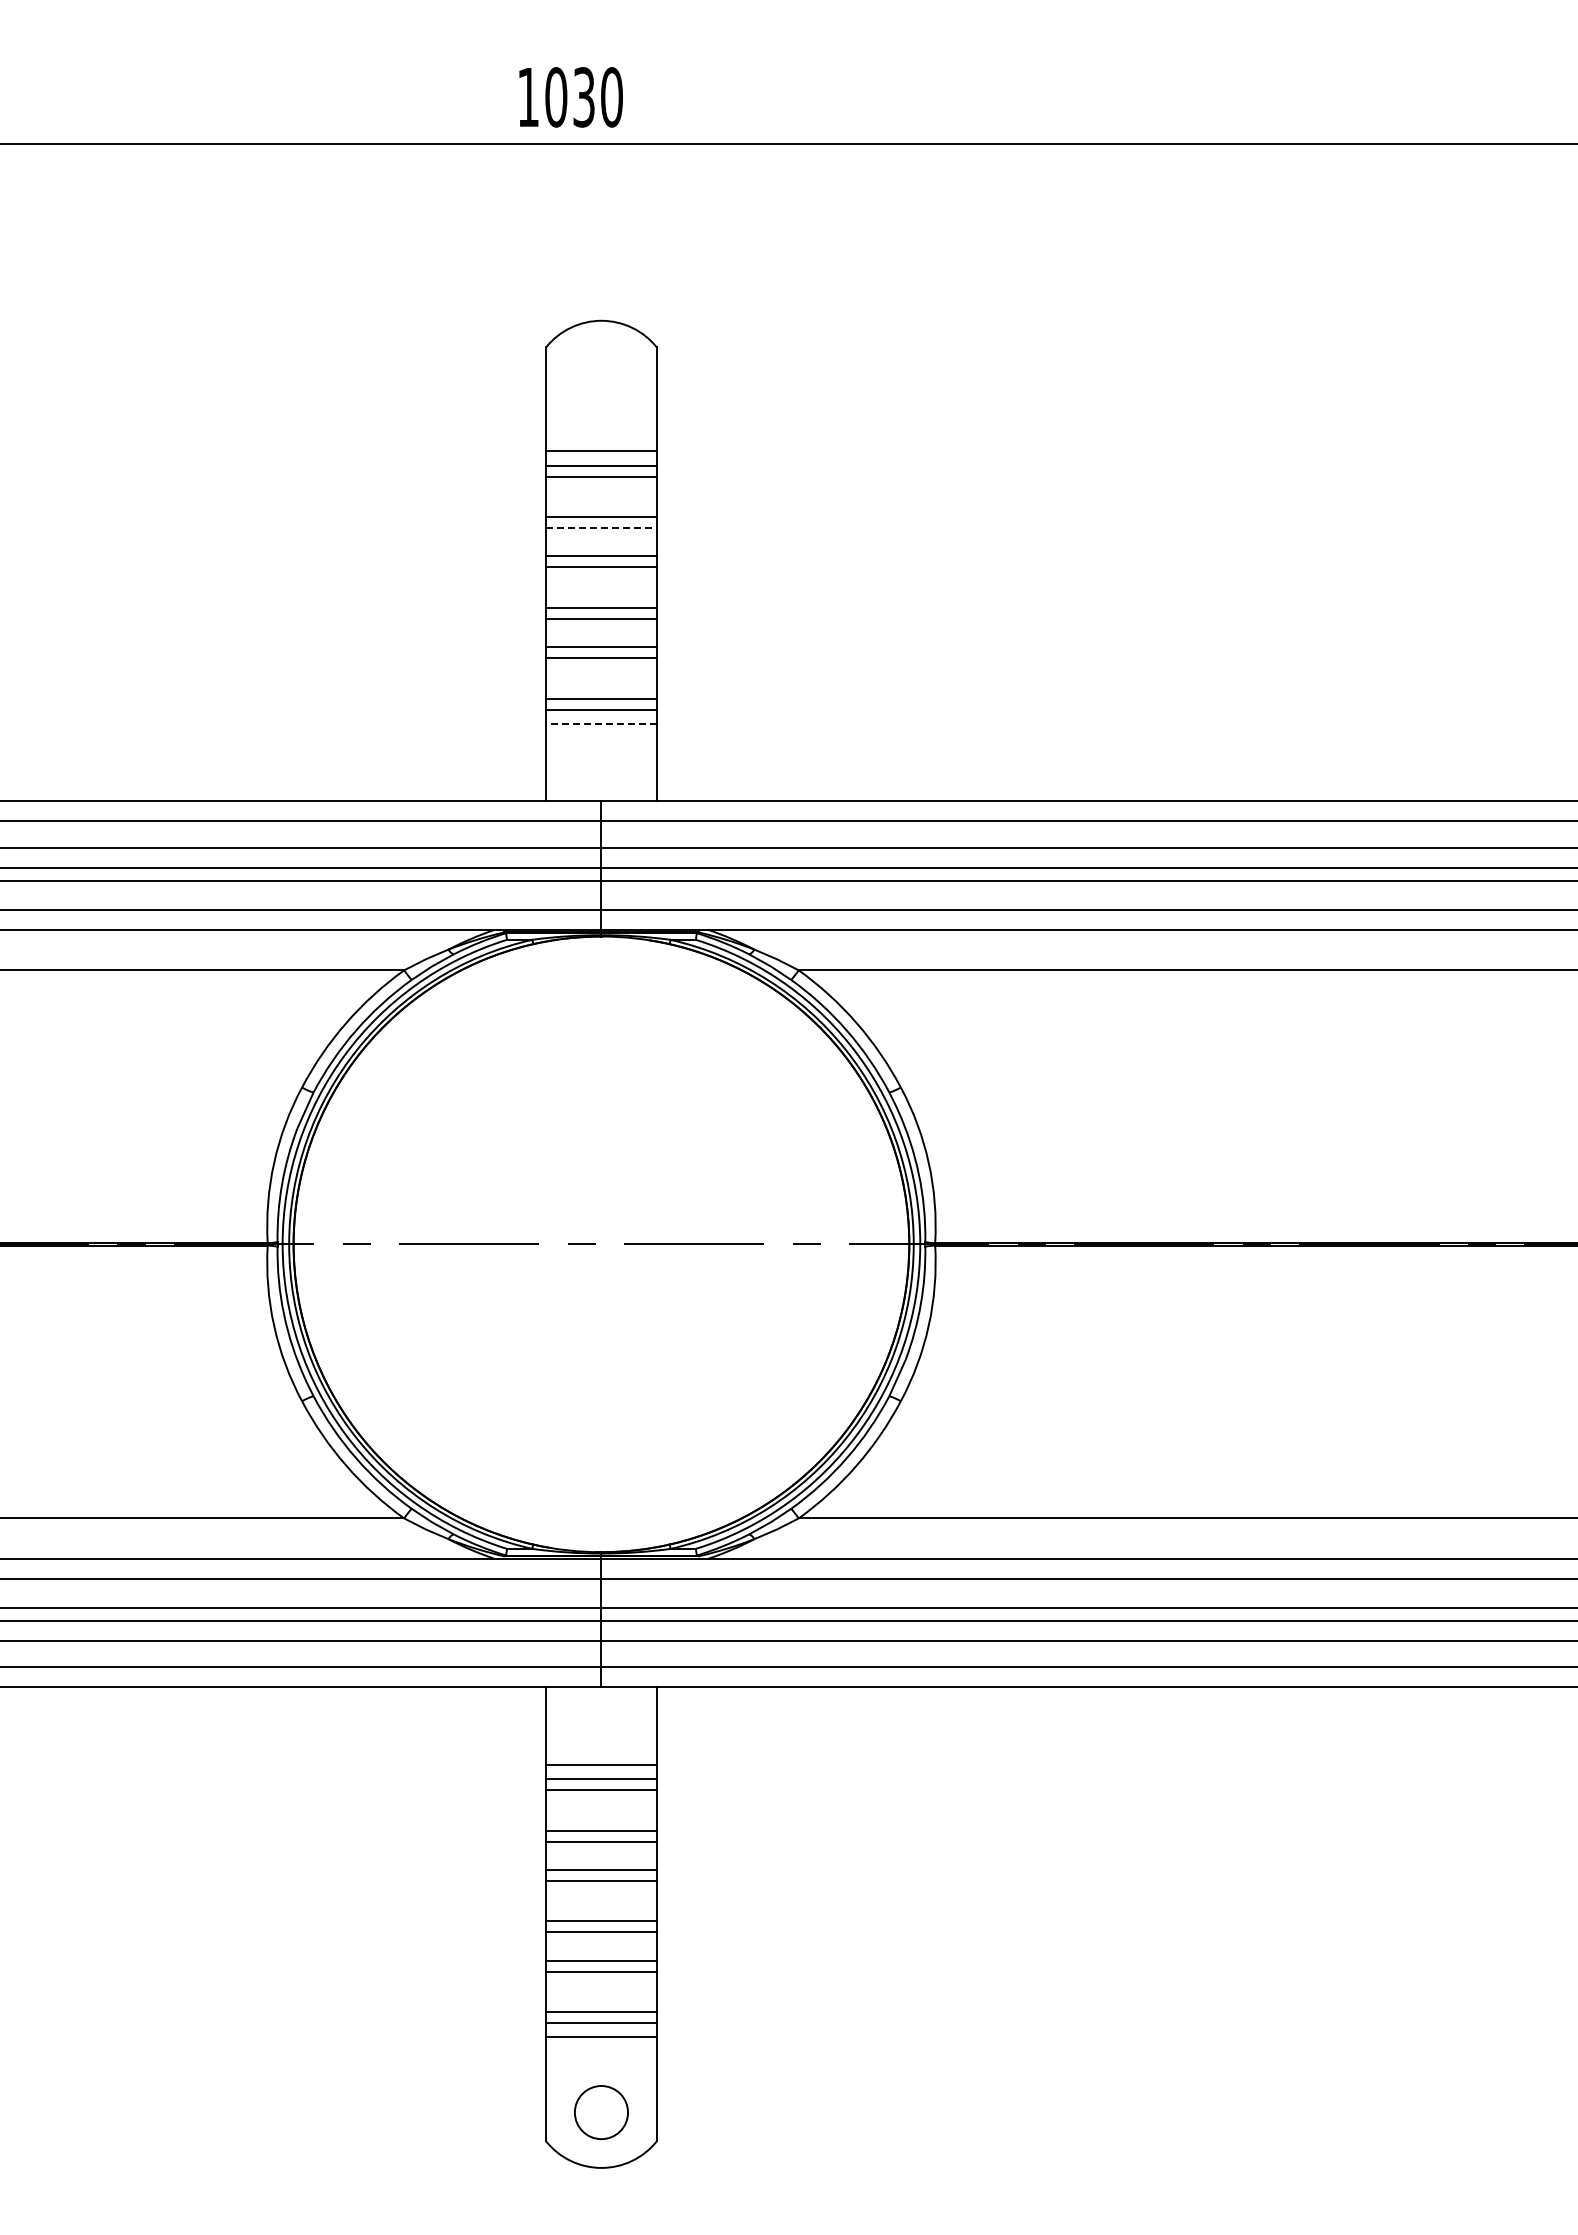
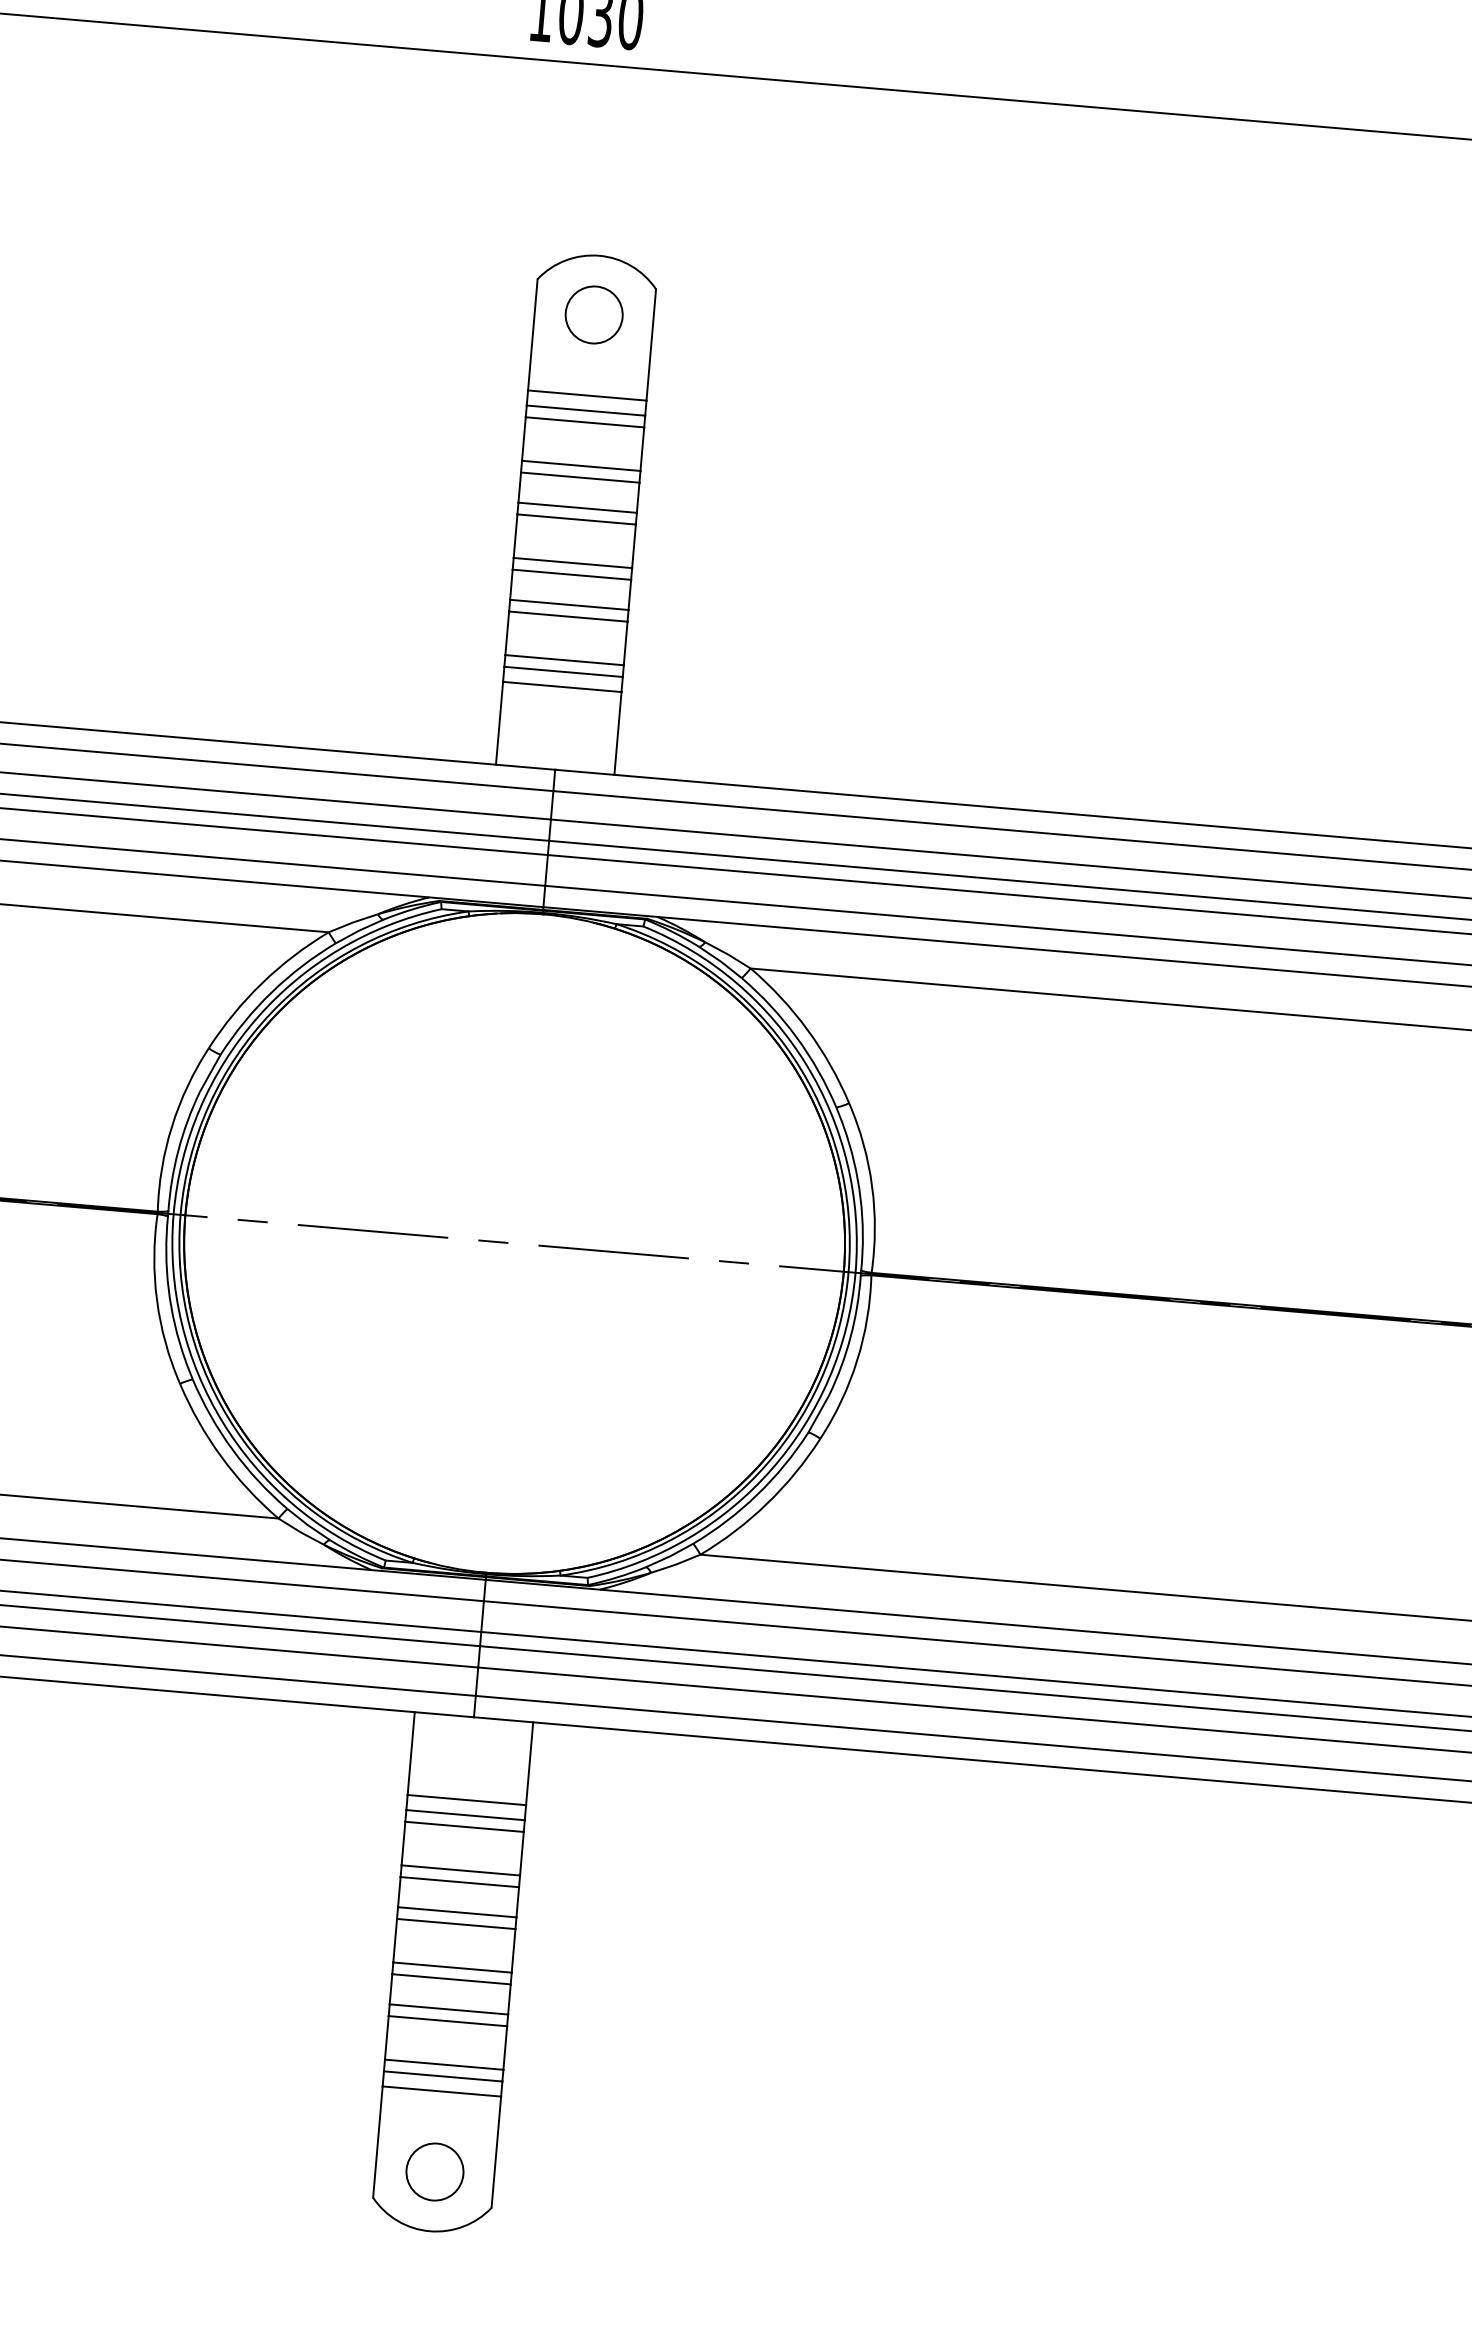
circle: (601, 375) -> (594, 314), added
line: (601, 528) -> (580, 477), dashed -> solid
line: (600, 723) -> (561, 686), dashed -> solid

